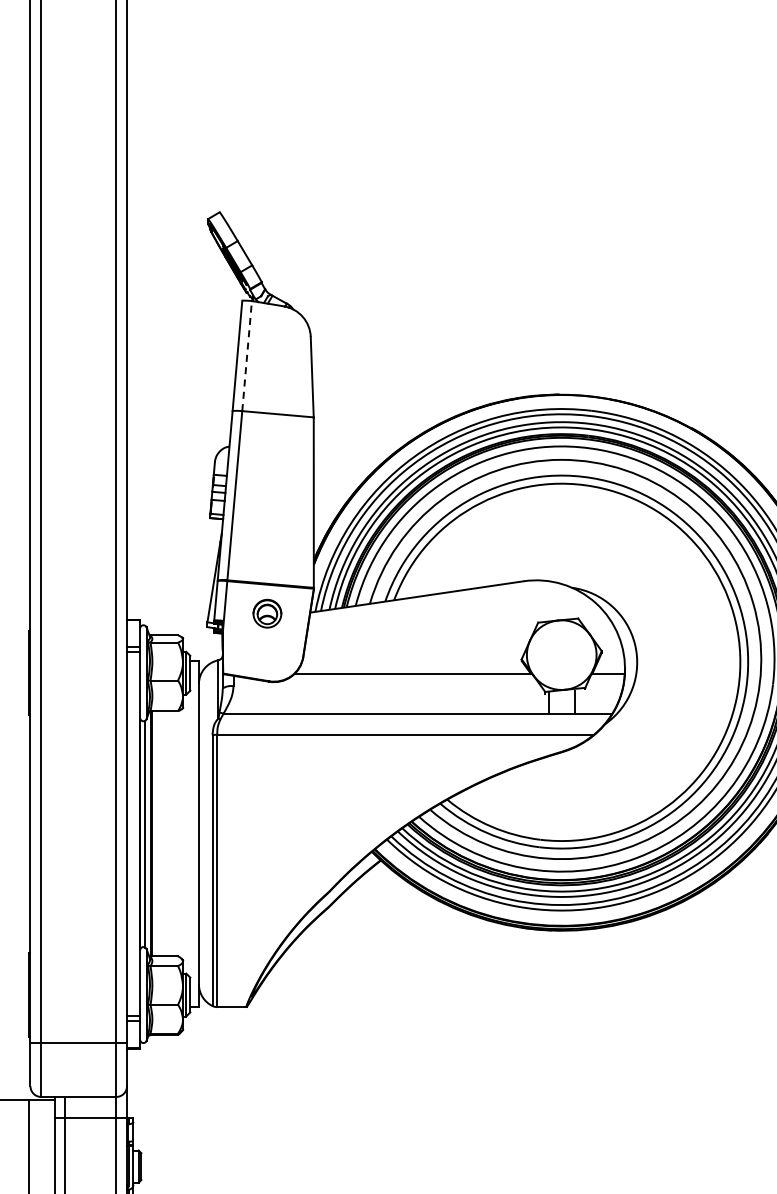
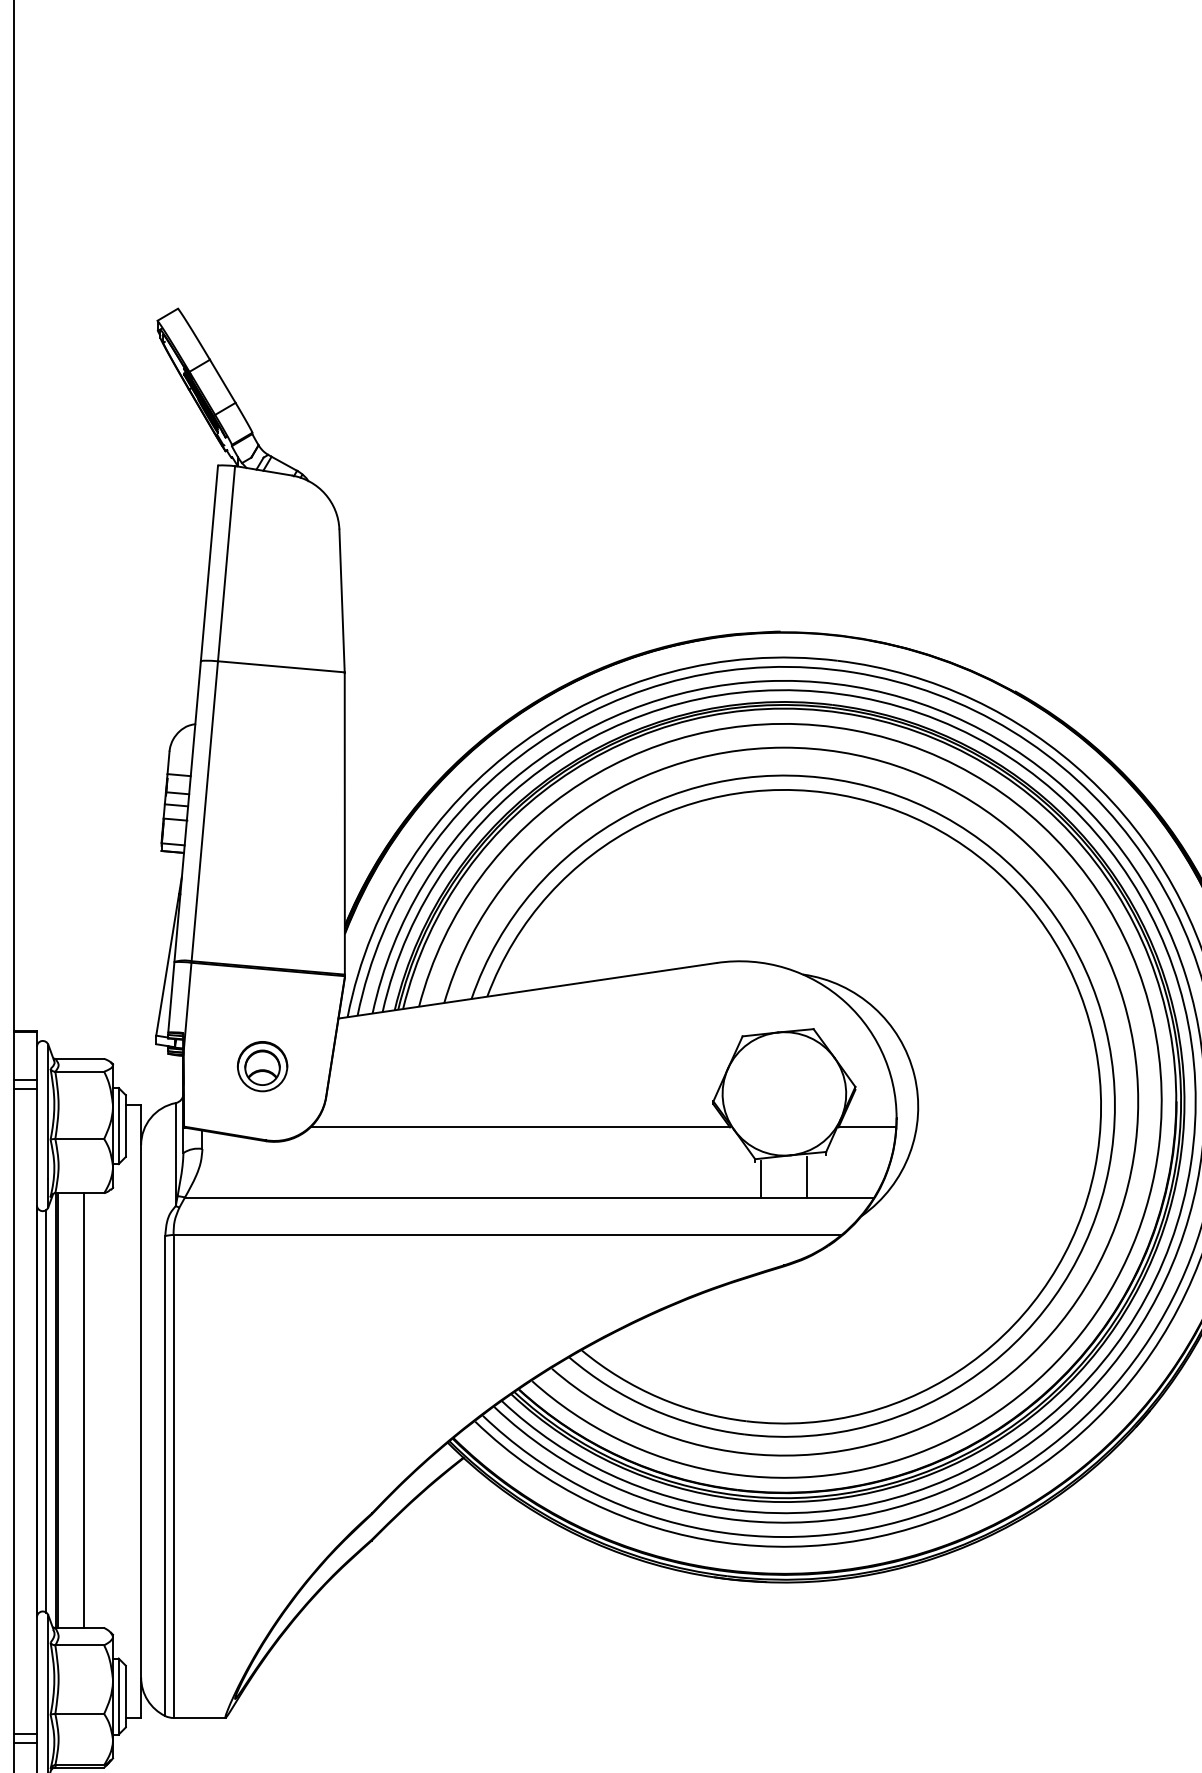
line: (247, 355) -> (227, 562), dashed -> solid
part: (267, 613) -> (262, 1066), moved
line: (166, 833) -> (83, 1410), added

